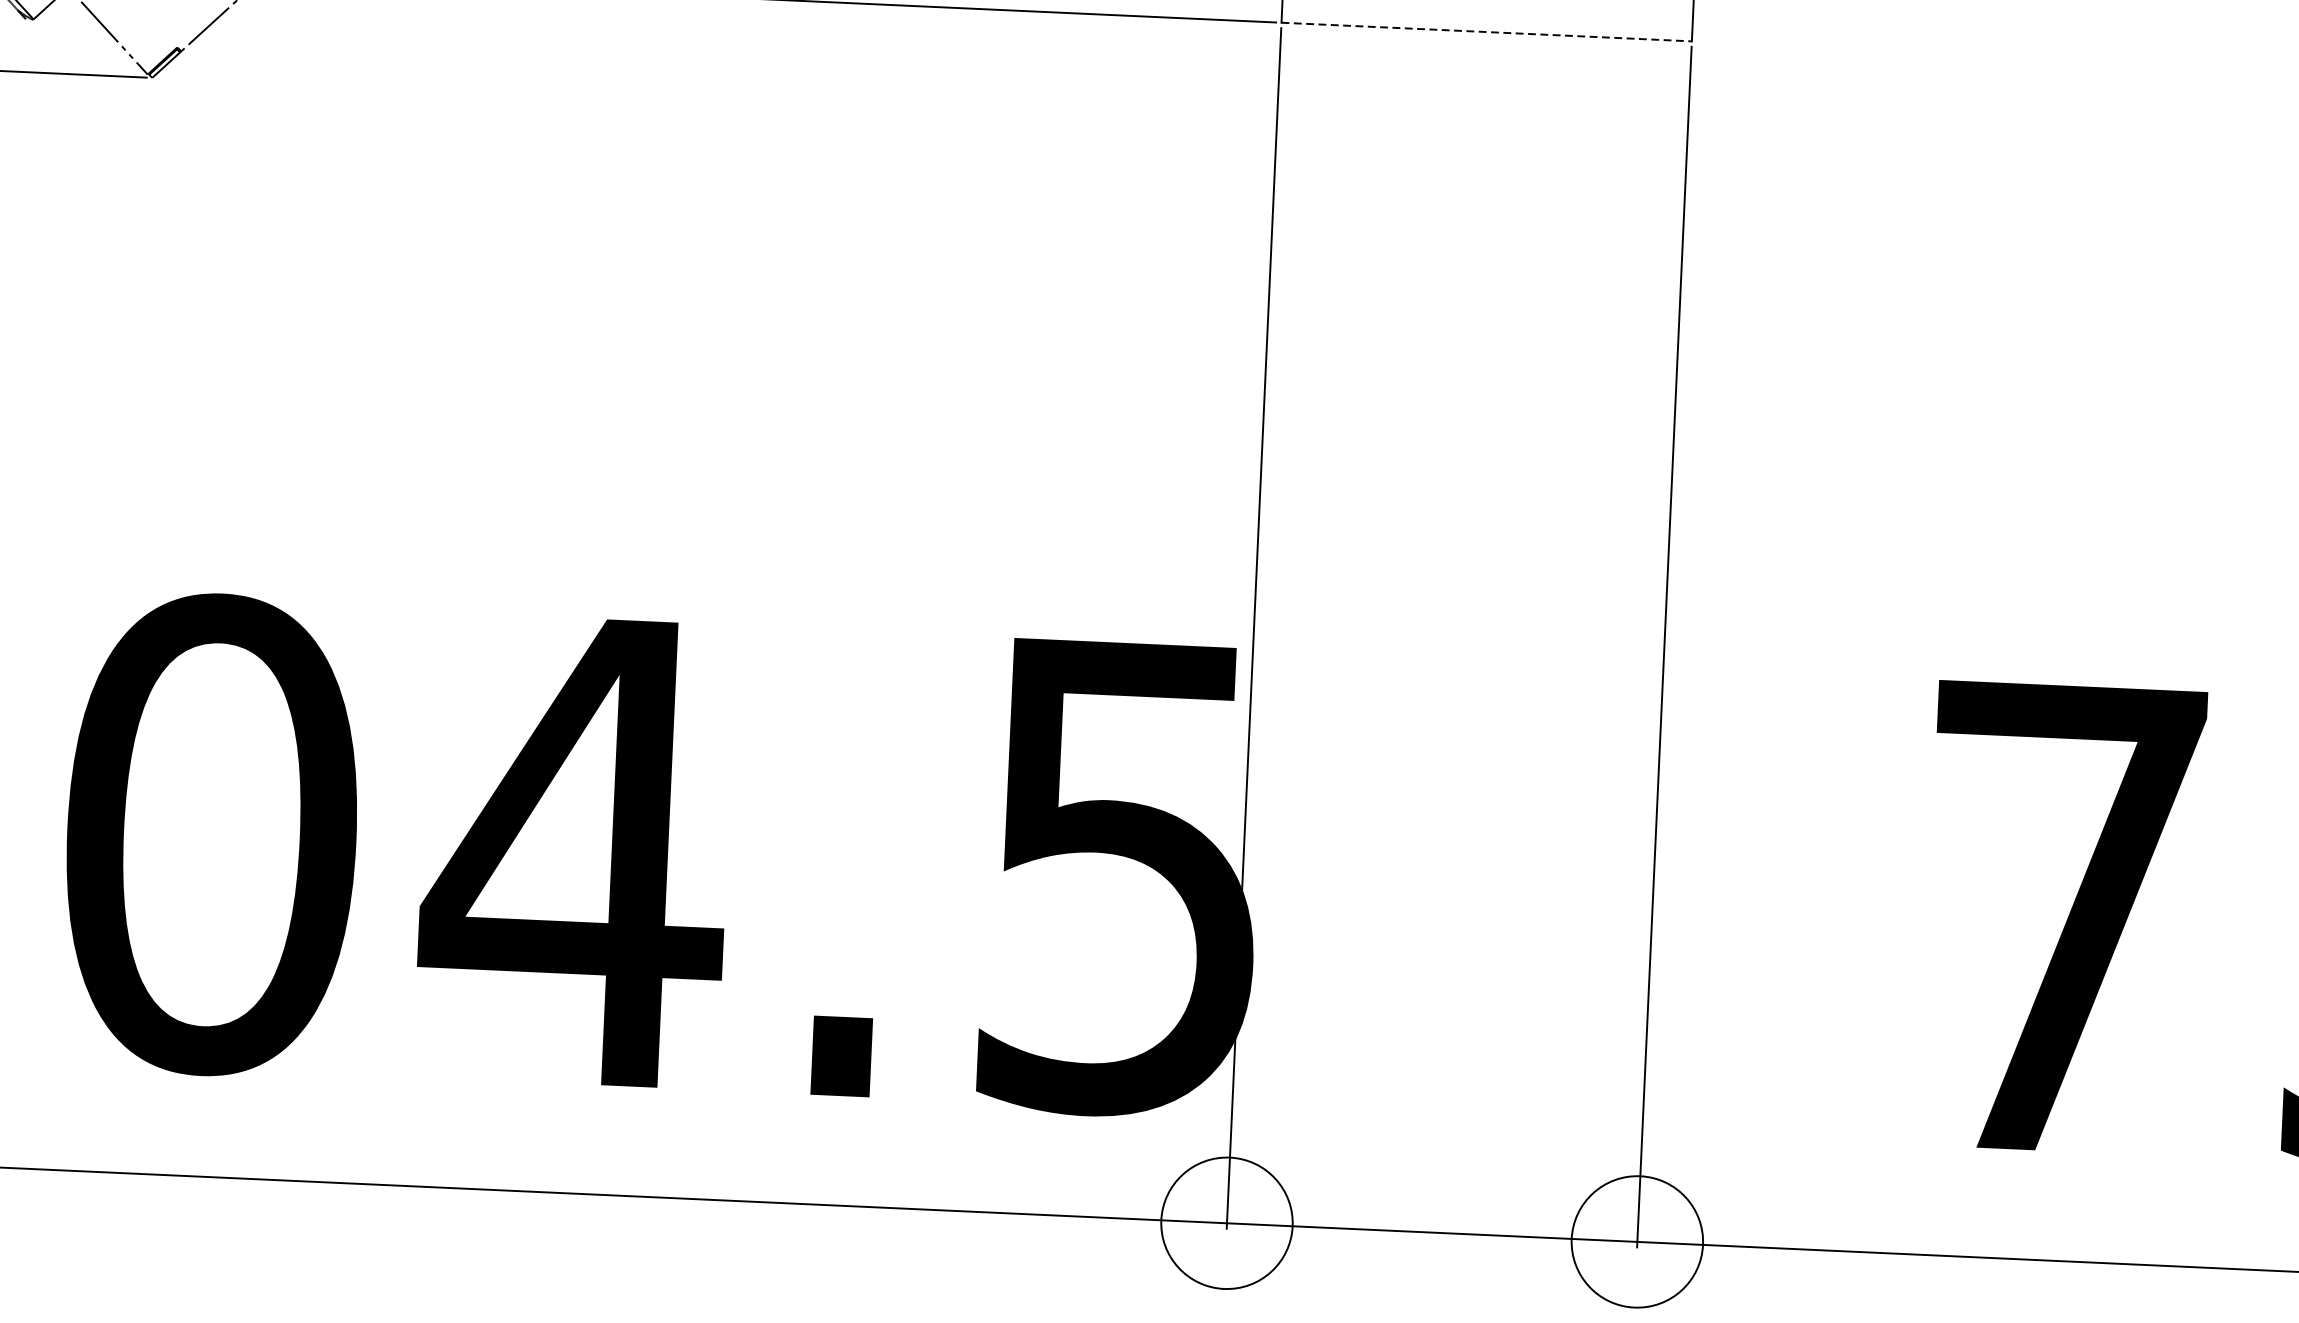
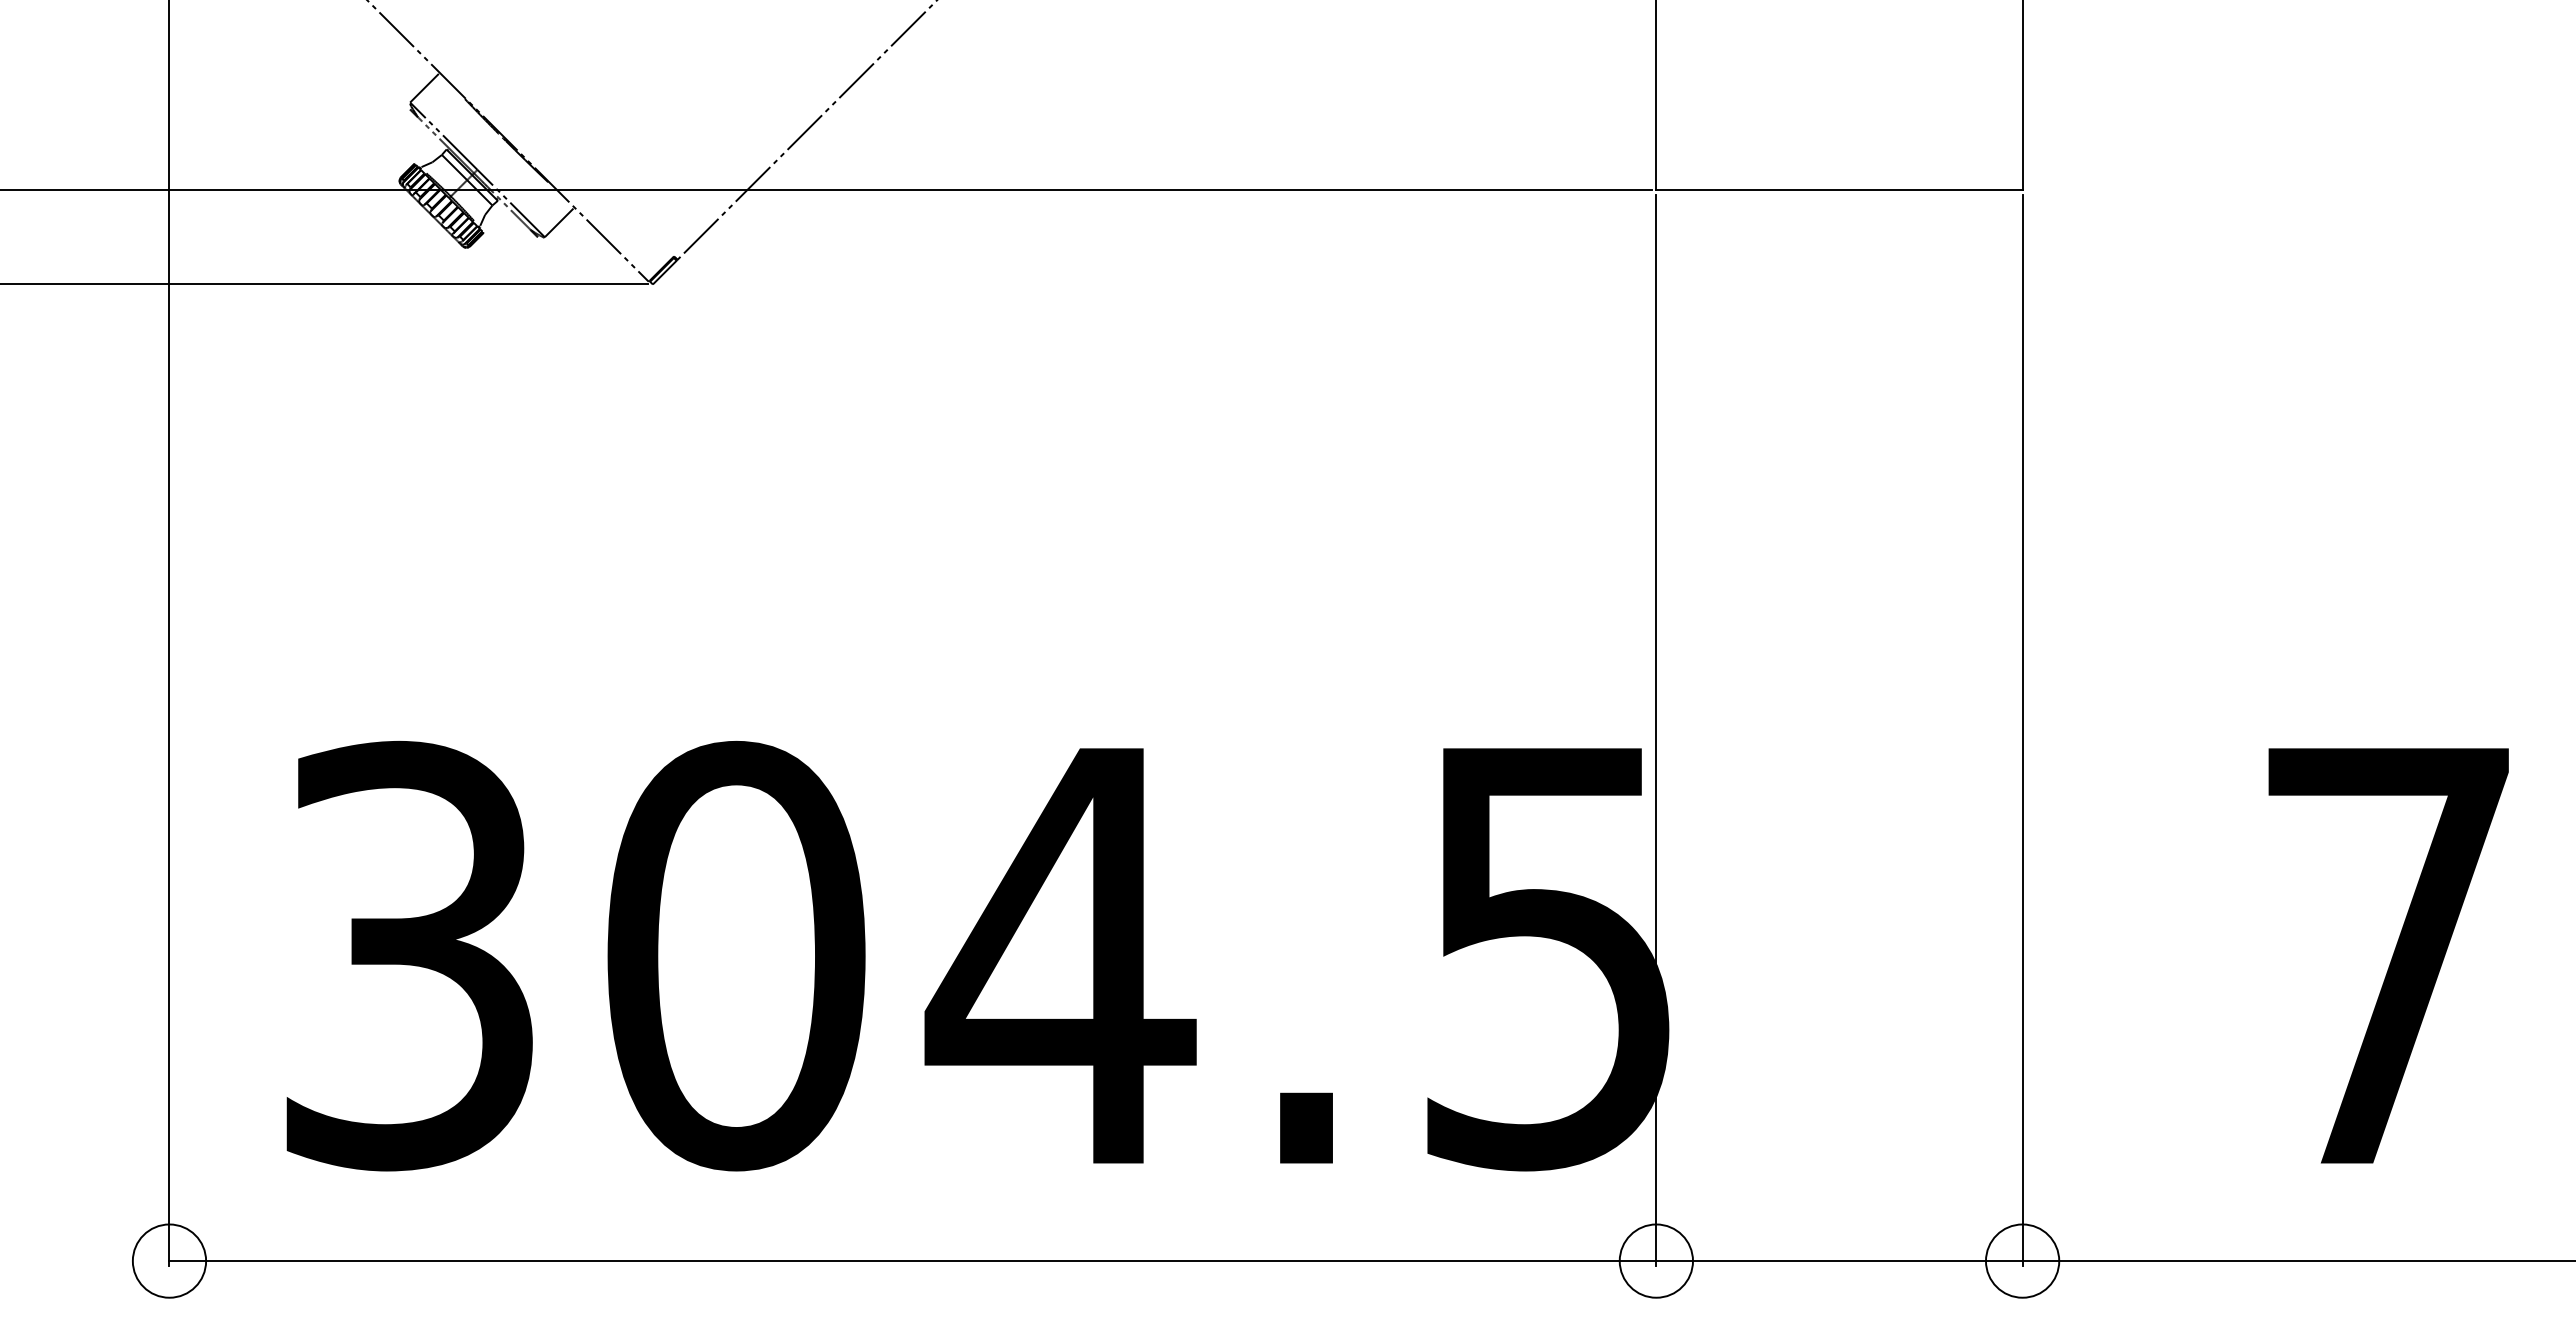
line: (1486, 31) -> (1839, 189), dashed -> solid
circle: (1227, 1222) -> (1656, 1260), size x0.62
circle: (1637, 1241) -> (2022, 1260), size x0.62

